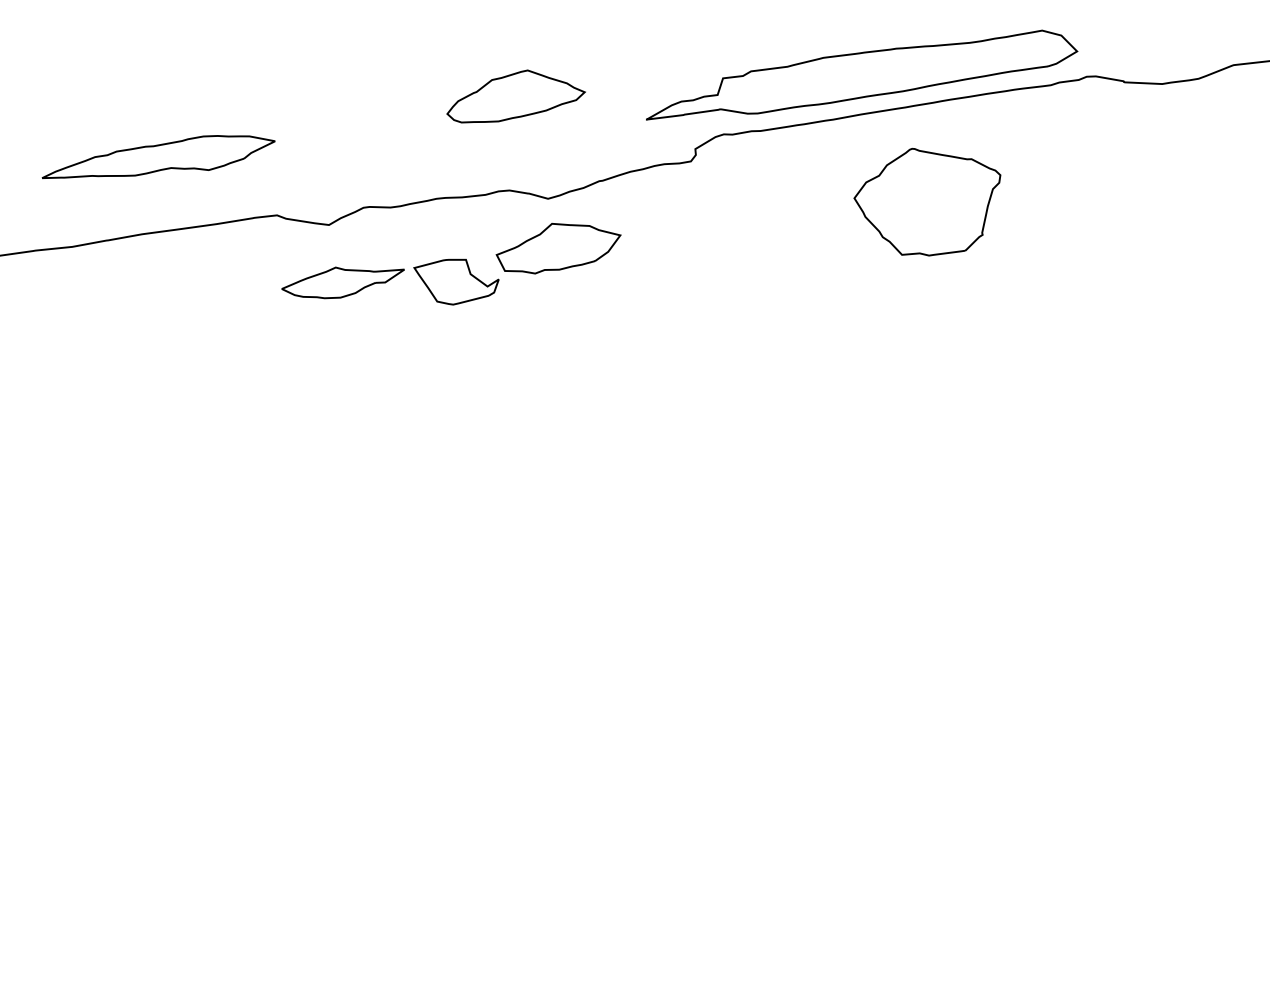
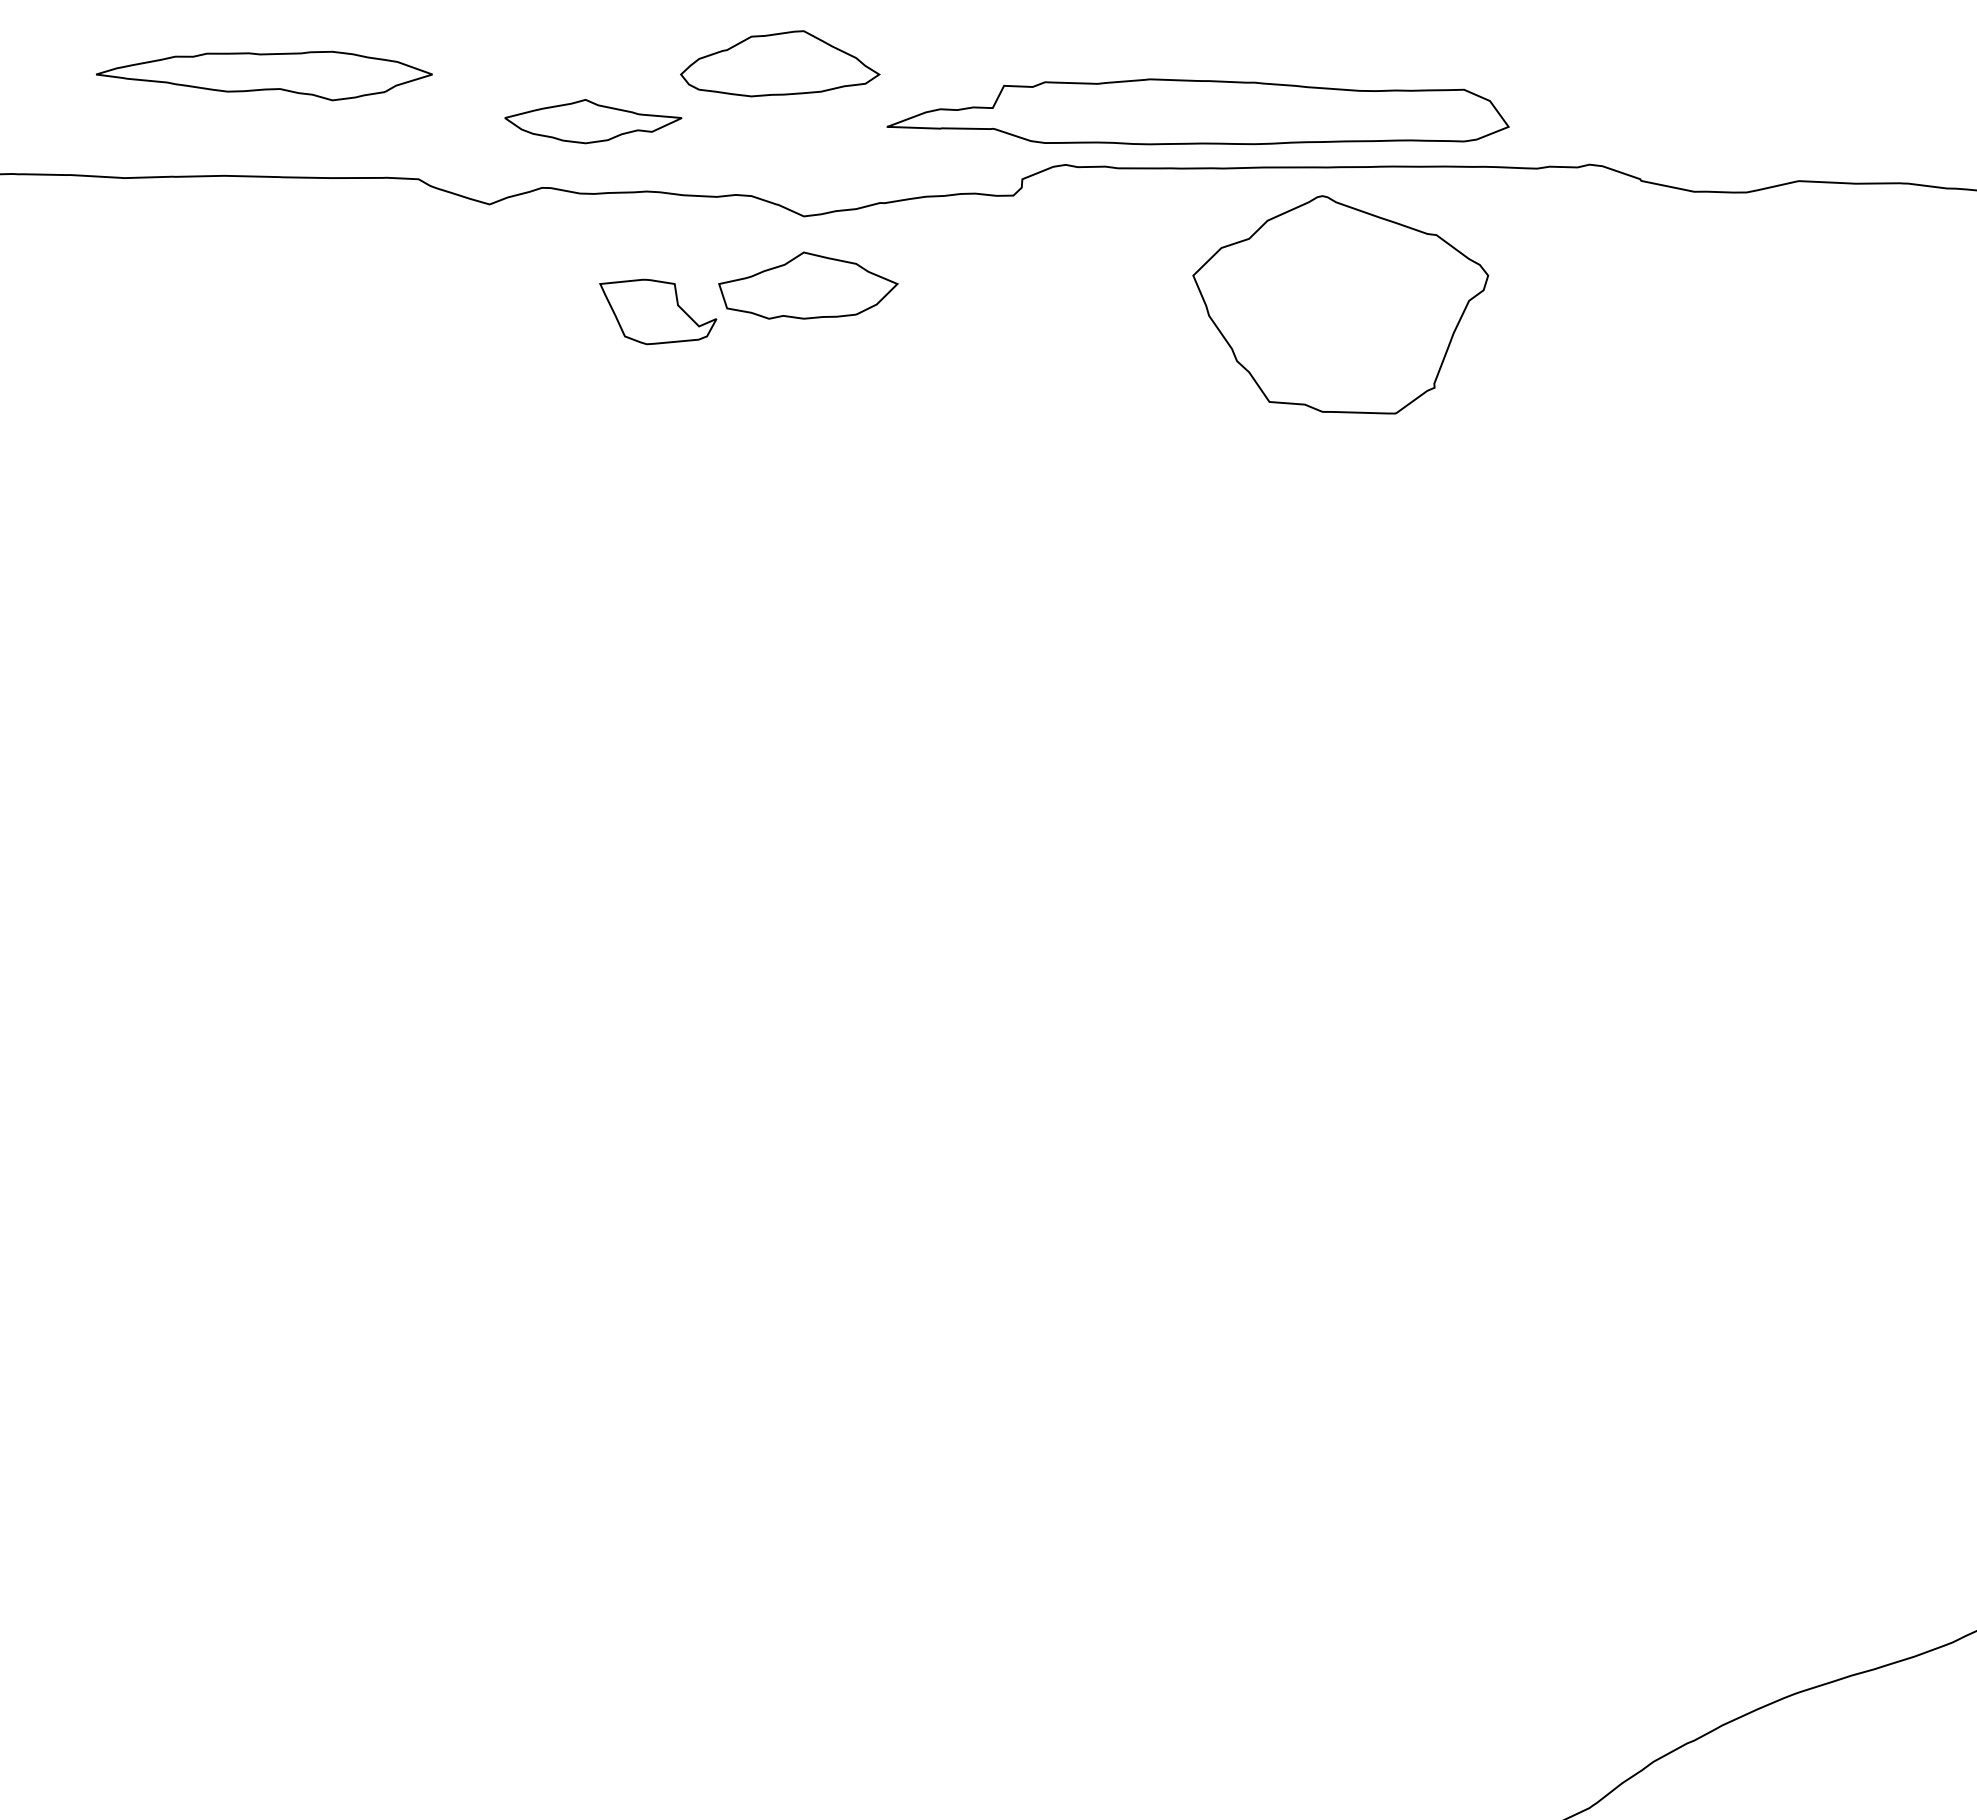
part: (859, 74) -> (1197, 111), moved
part: (929, 200) -> (1340, 304), size x1.4
part: (343, 281) -> (593, 121), moved

